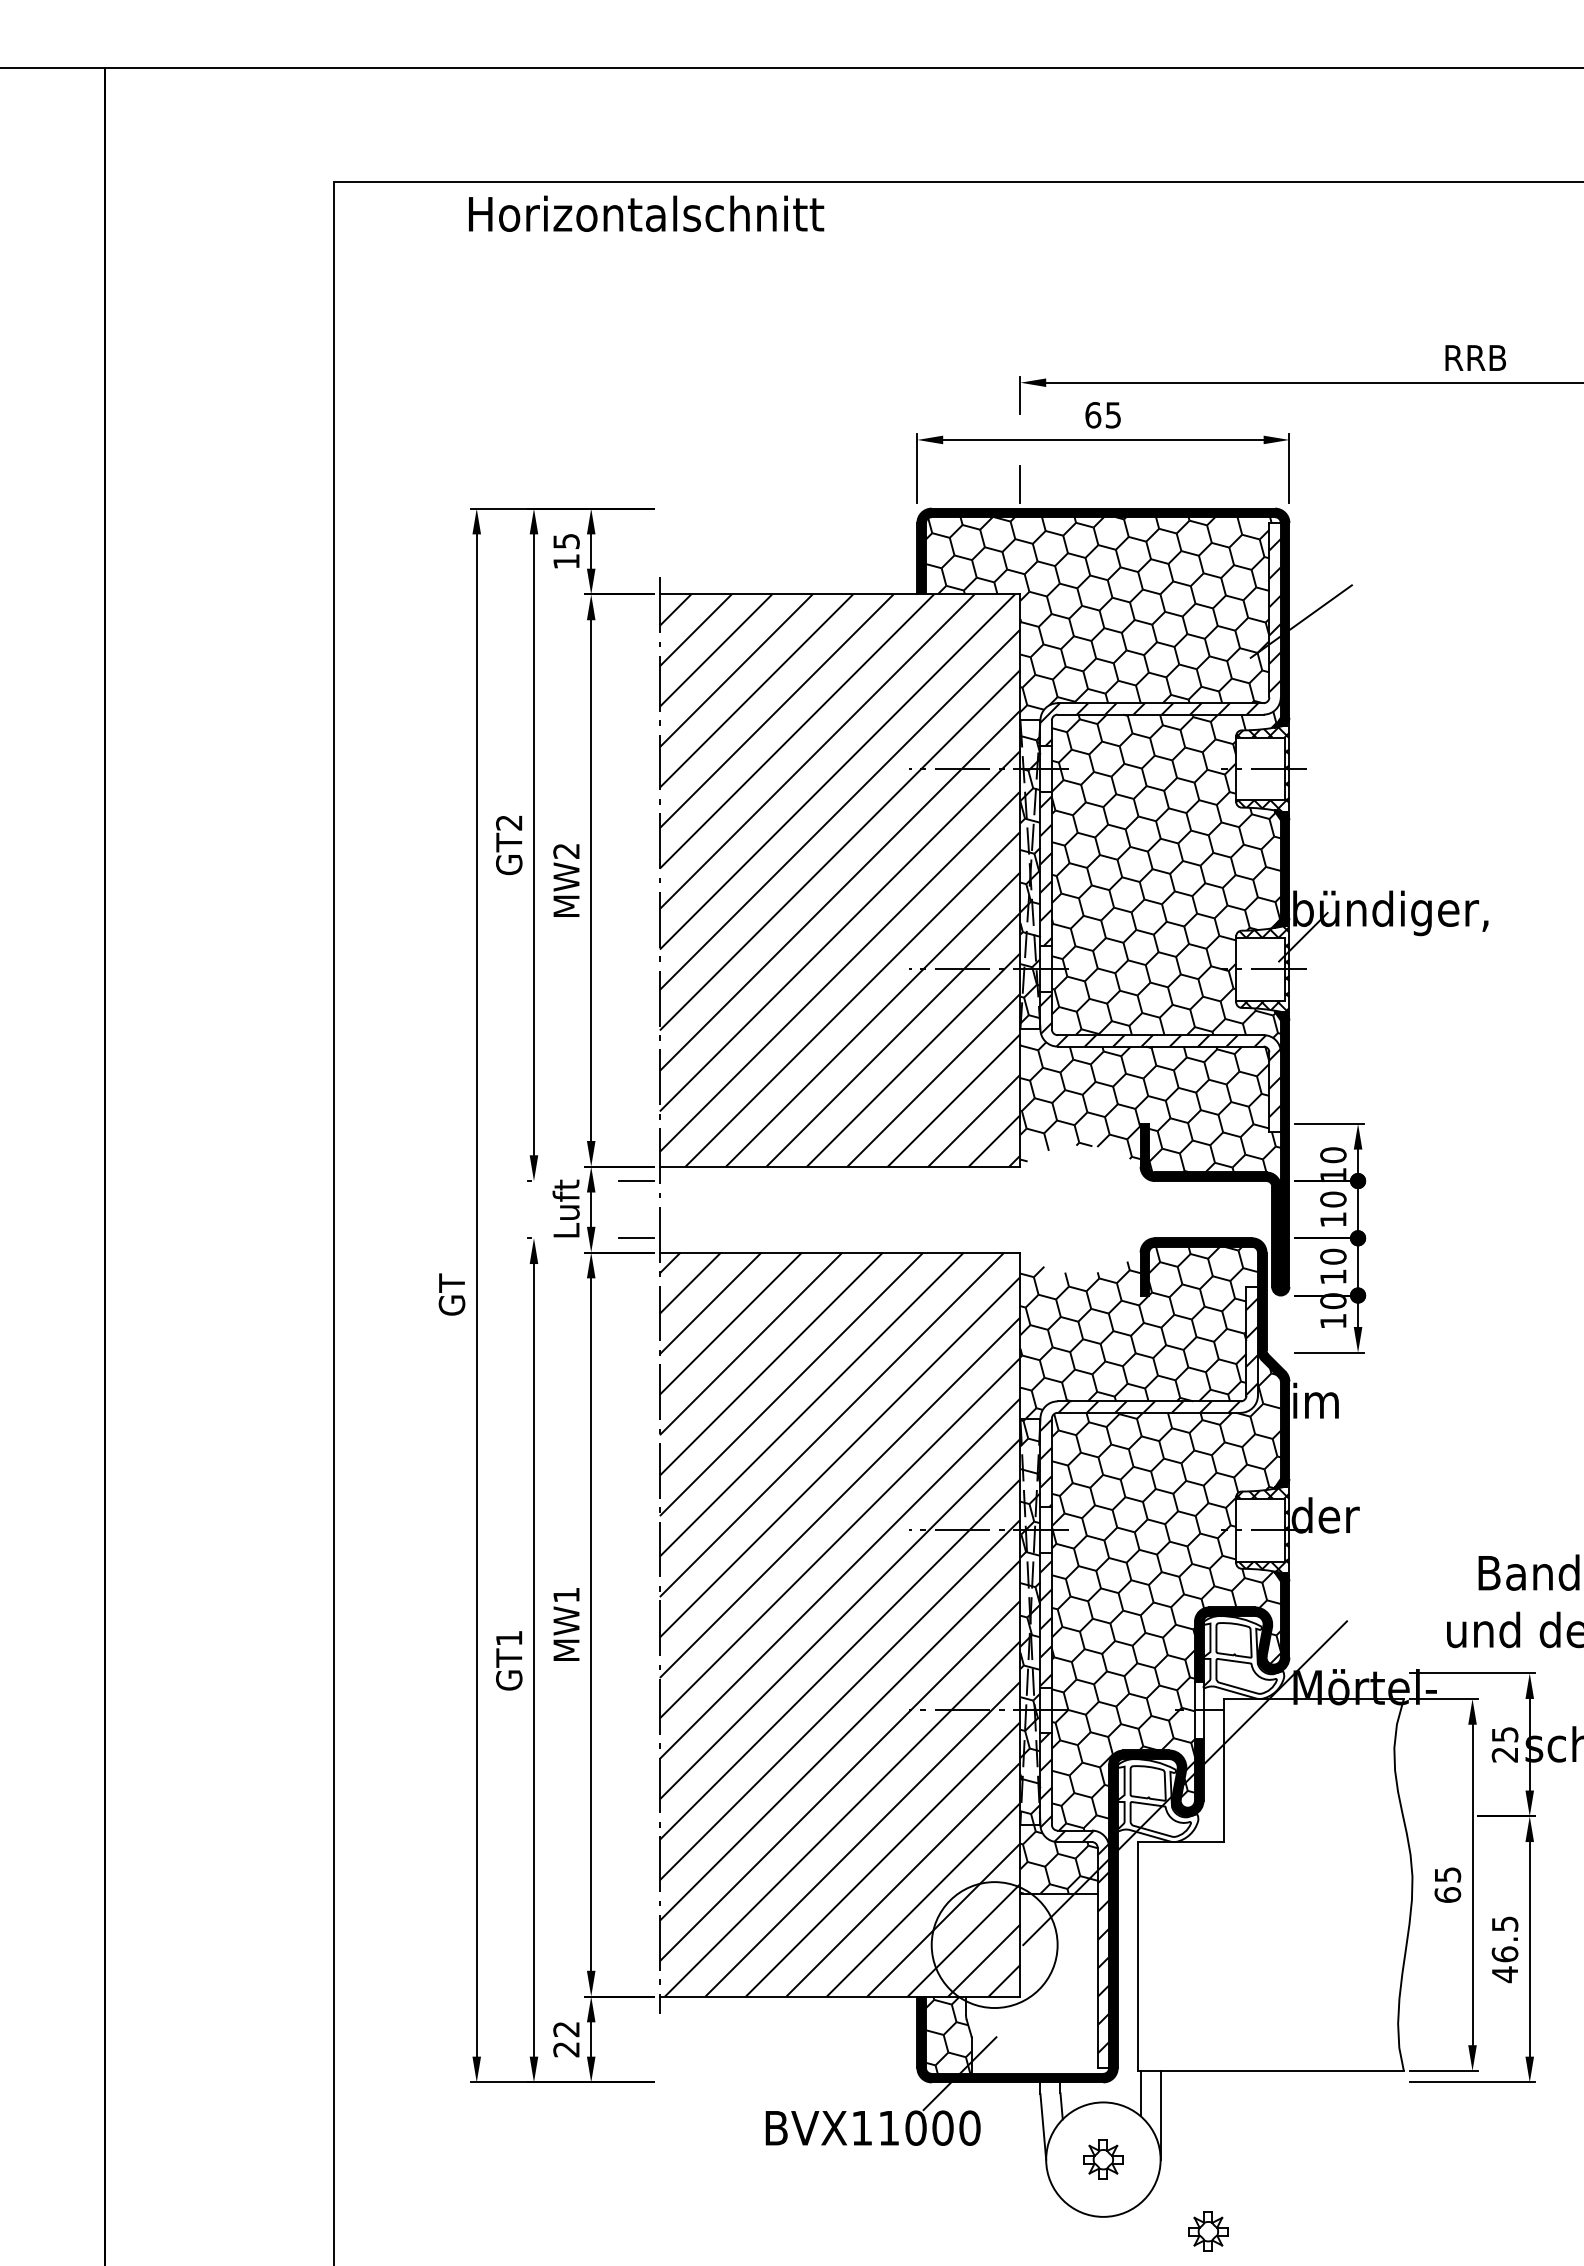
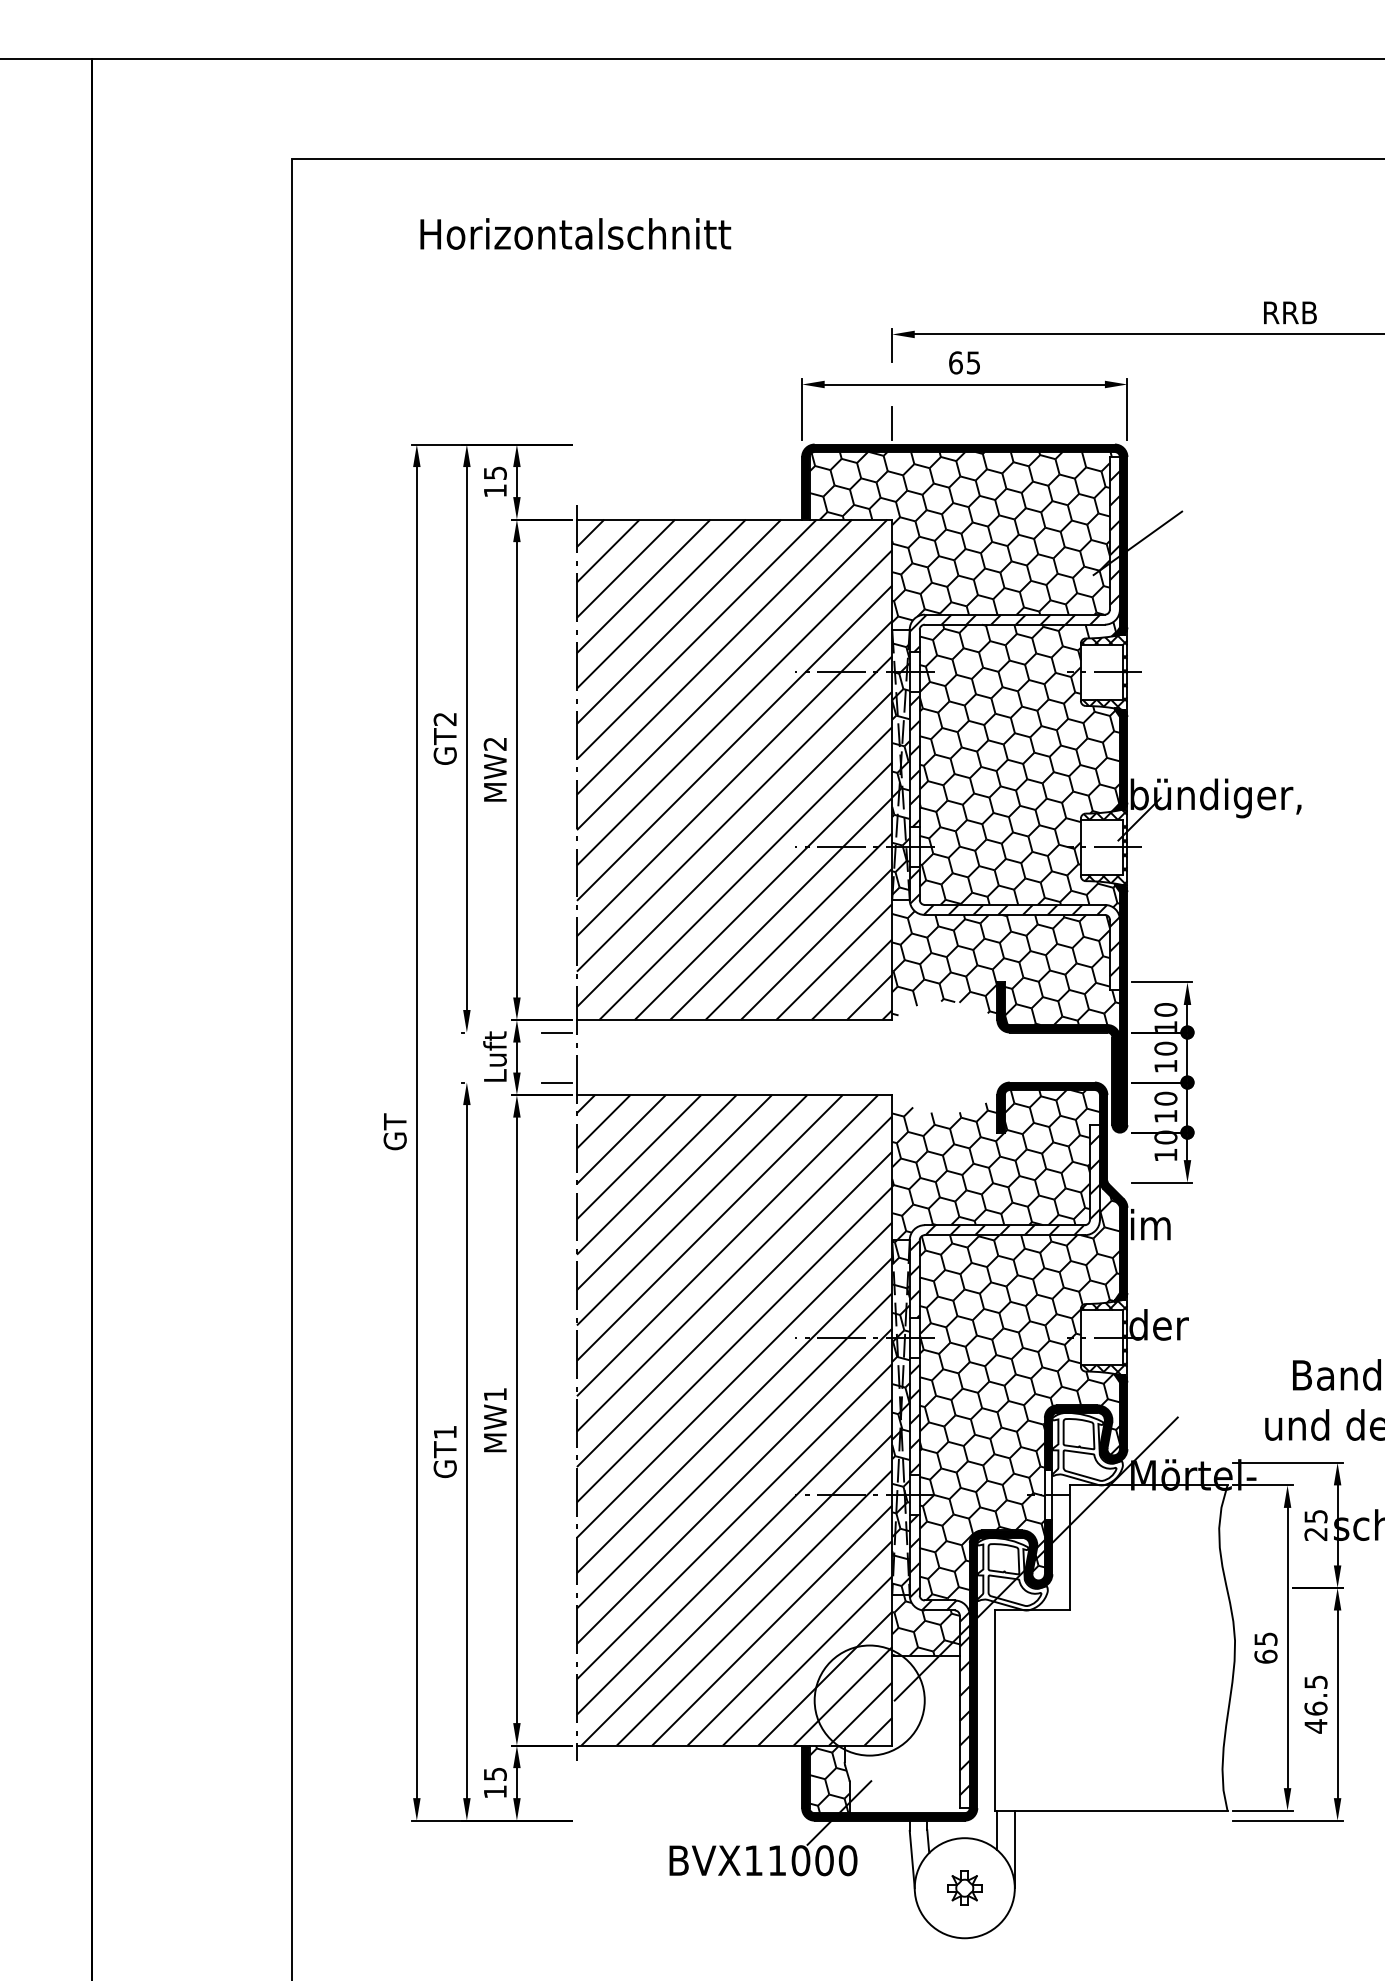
text: (646, 213) -> (575, 233), moved
text: (566, 2039) -> (495, 1783), 22 -> 15
part: (1208, 2231) -> (1056, 1951), removed

